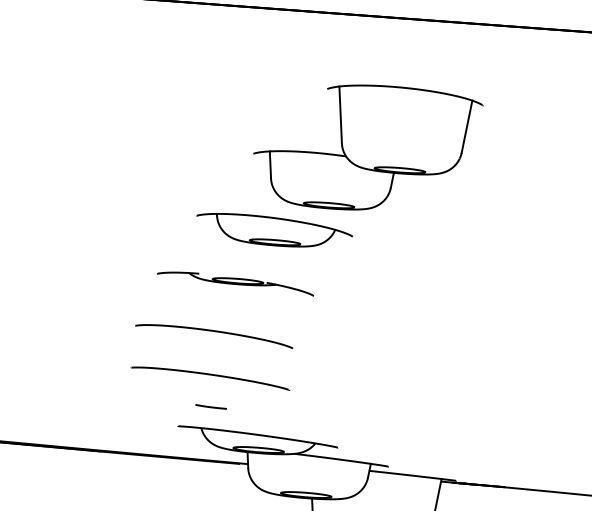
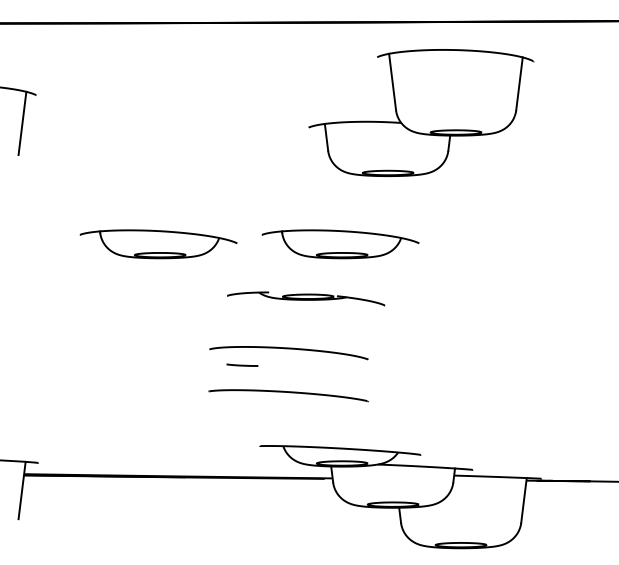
part: (367, 147) -> (421, 112), moved
part: (92, 217) -> (158, 244), added
line: (211, 406) -> (242, 364), moved

